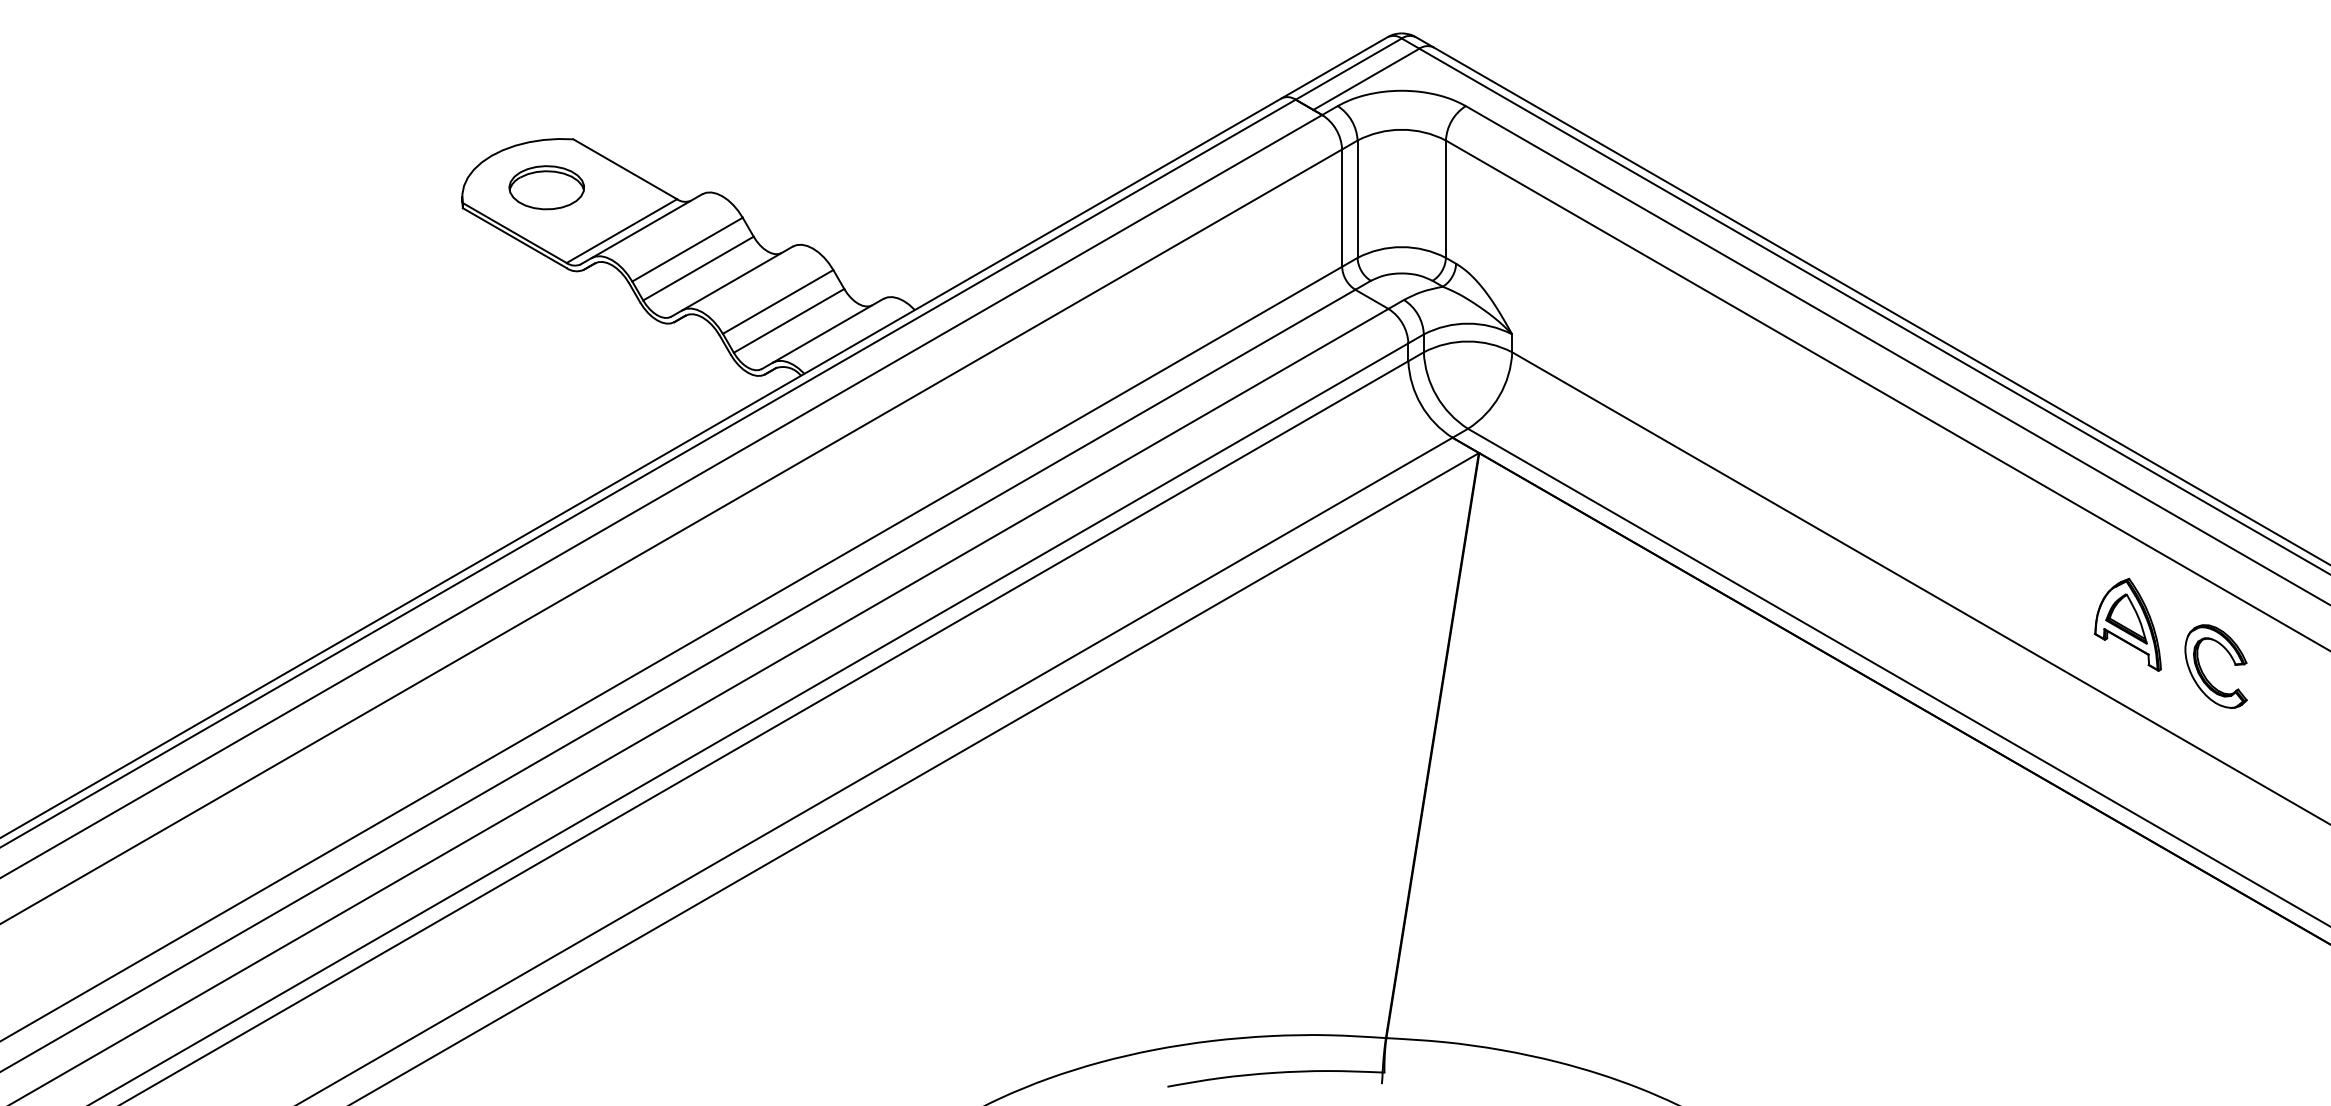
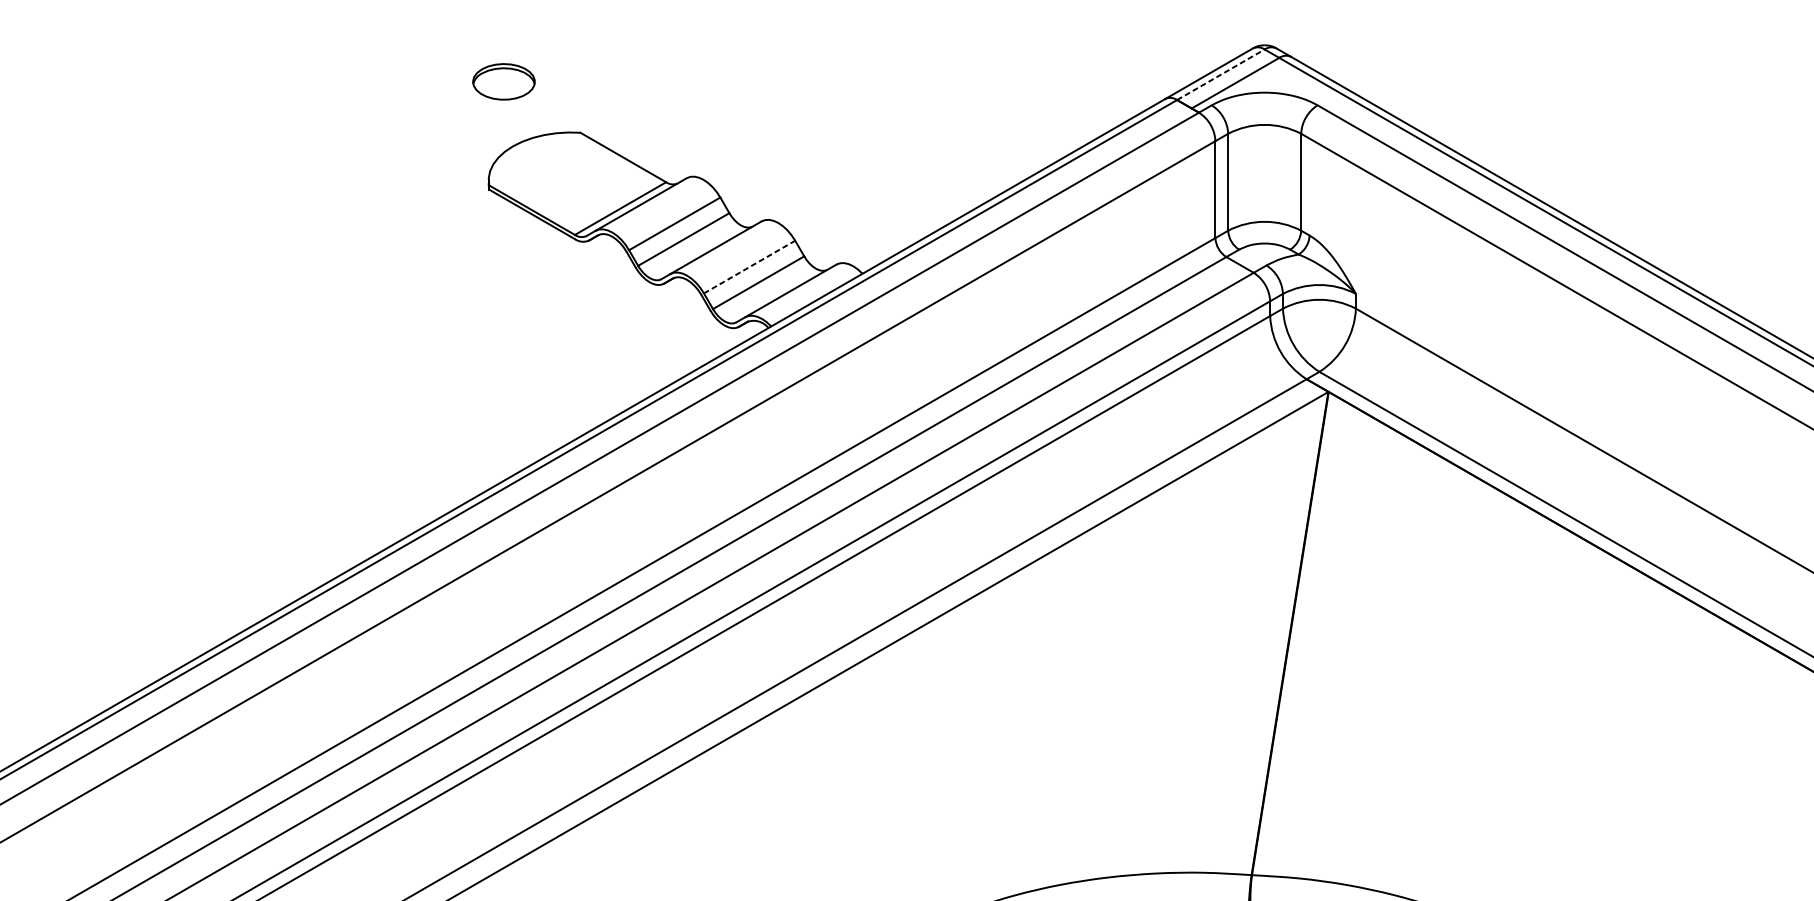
line: (1349, 68) -> (1221, 74), solid -> dashed
part: (546, 187) -> (503, 81), moved
line: (778, 301) -> (749, 266), solid -> dashed

